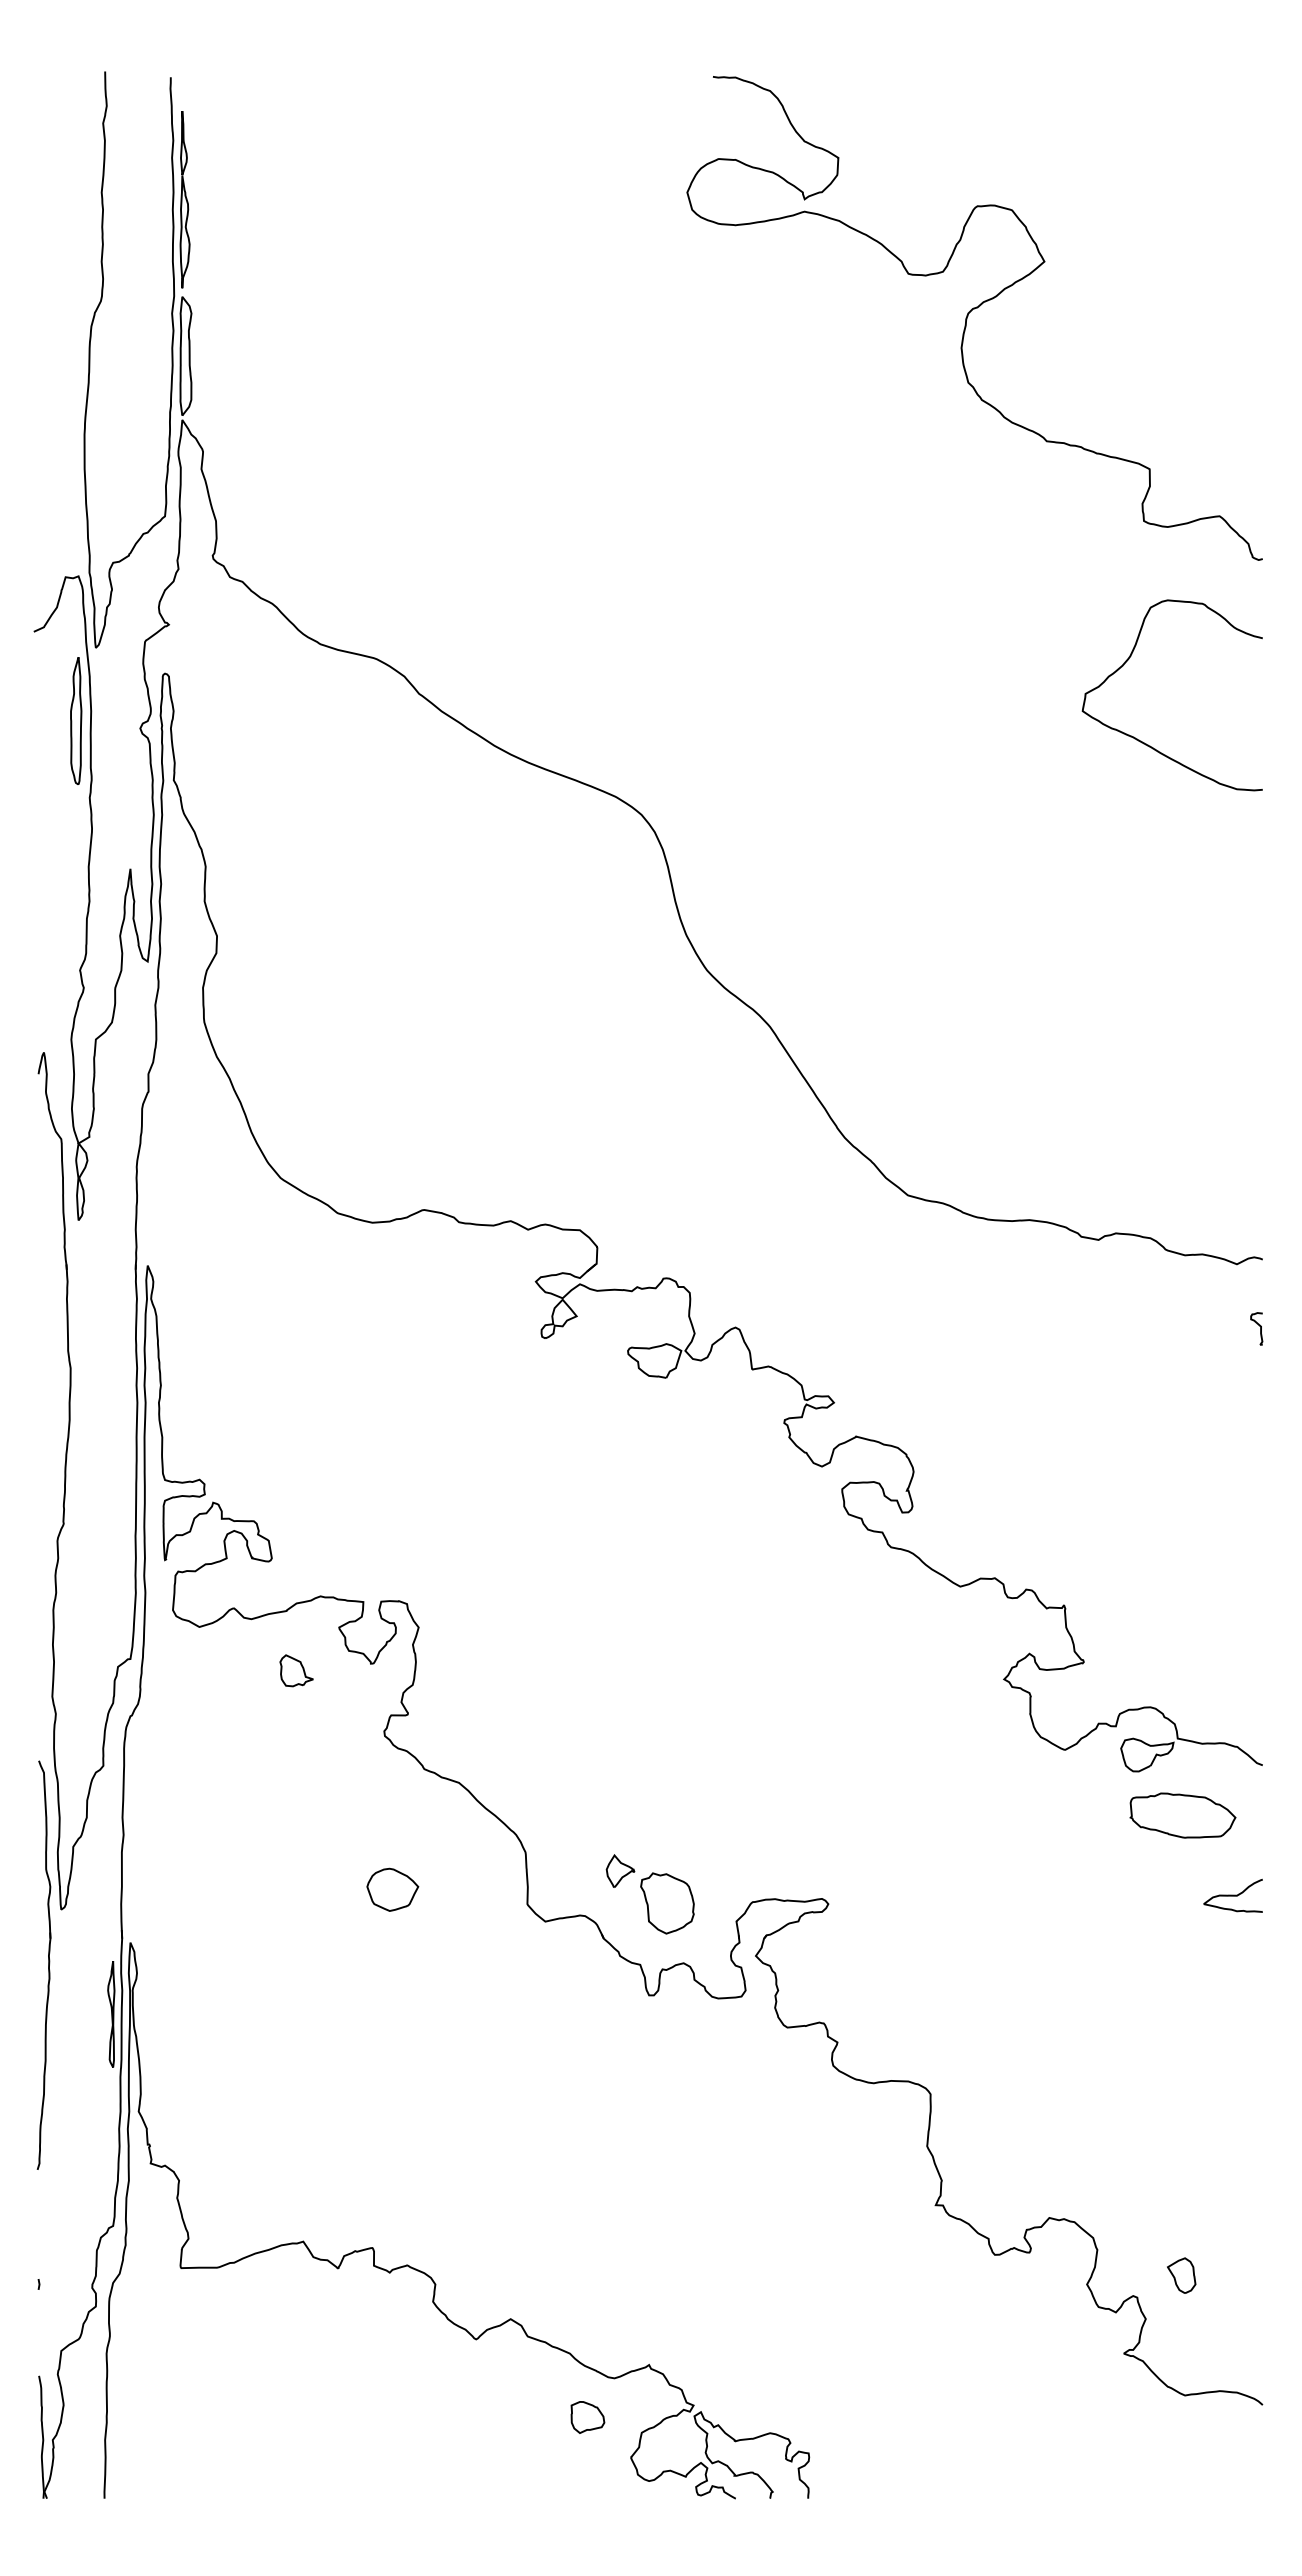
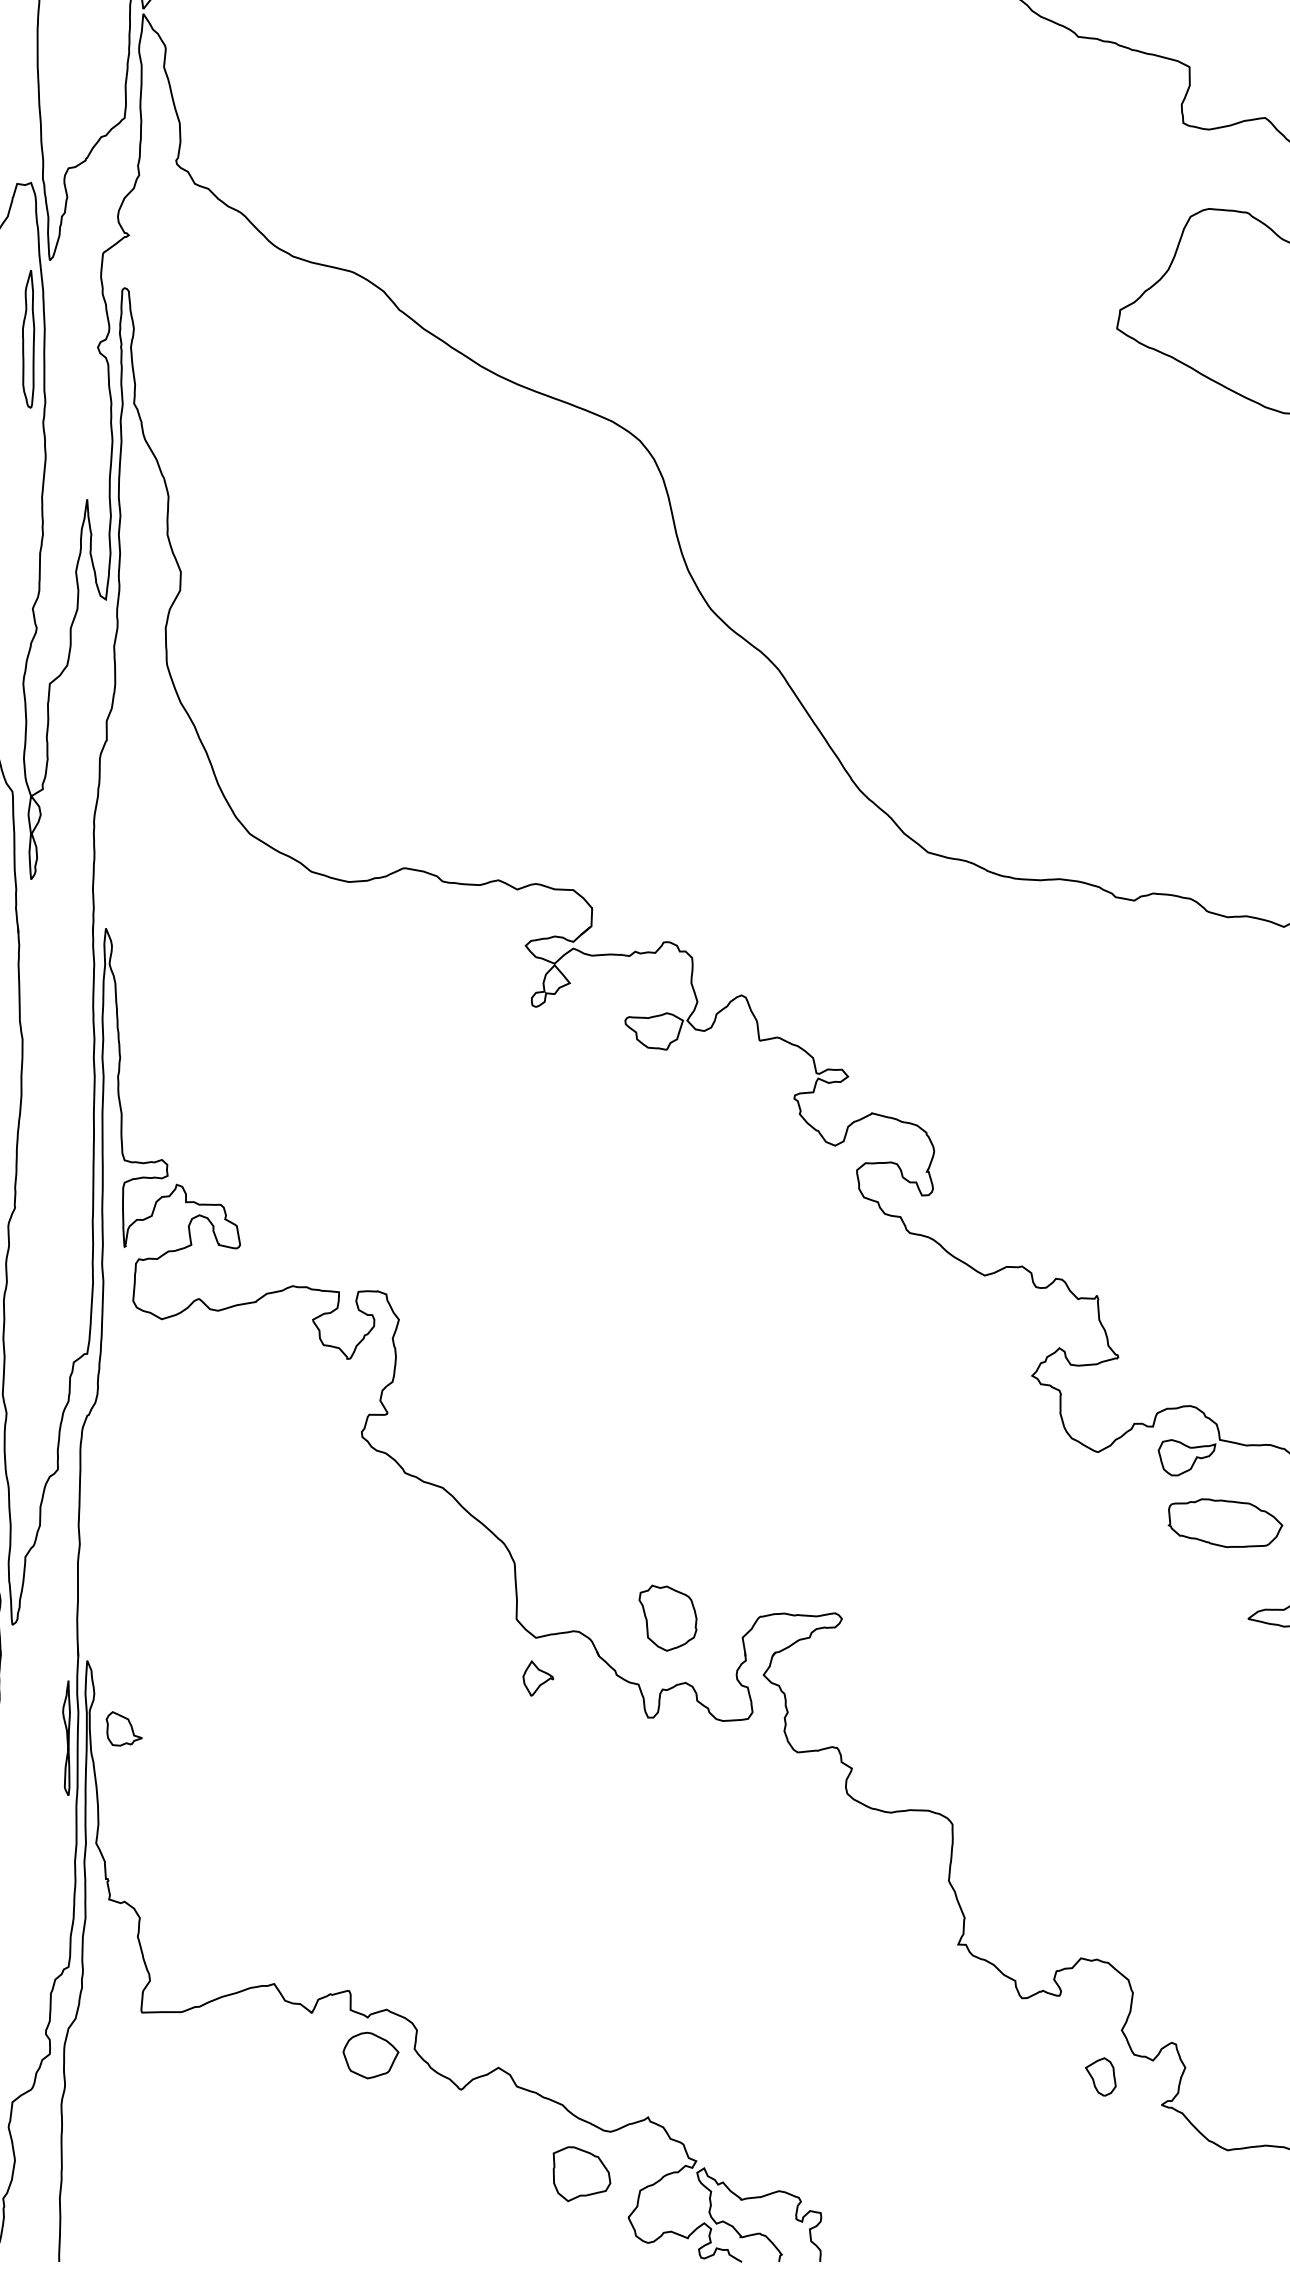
part: (296, 1670) -> (124, 1728), moved
part: (620, 1870) -> (538, 1677), moved
part: (392, 1889) -> (370, 2055), moved
part: (1181, 2275) -> (1100, 2076), moved
part: (587, 2417) -> (581, 2174), size x1.6

